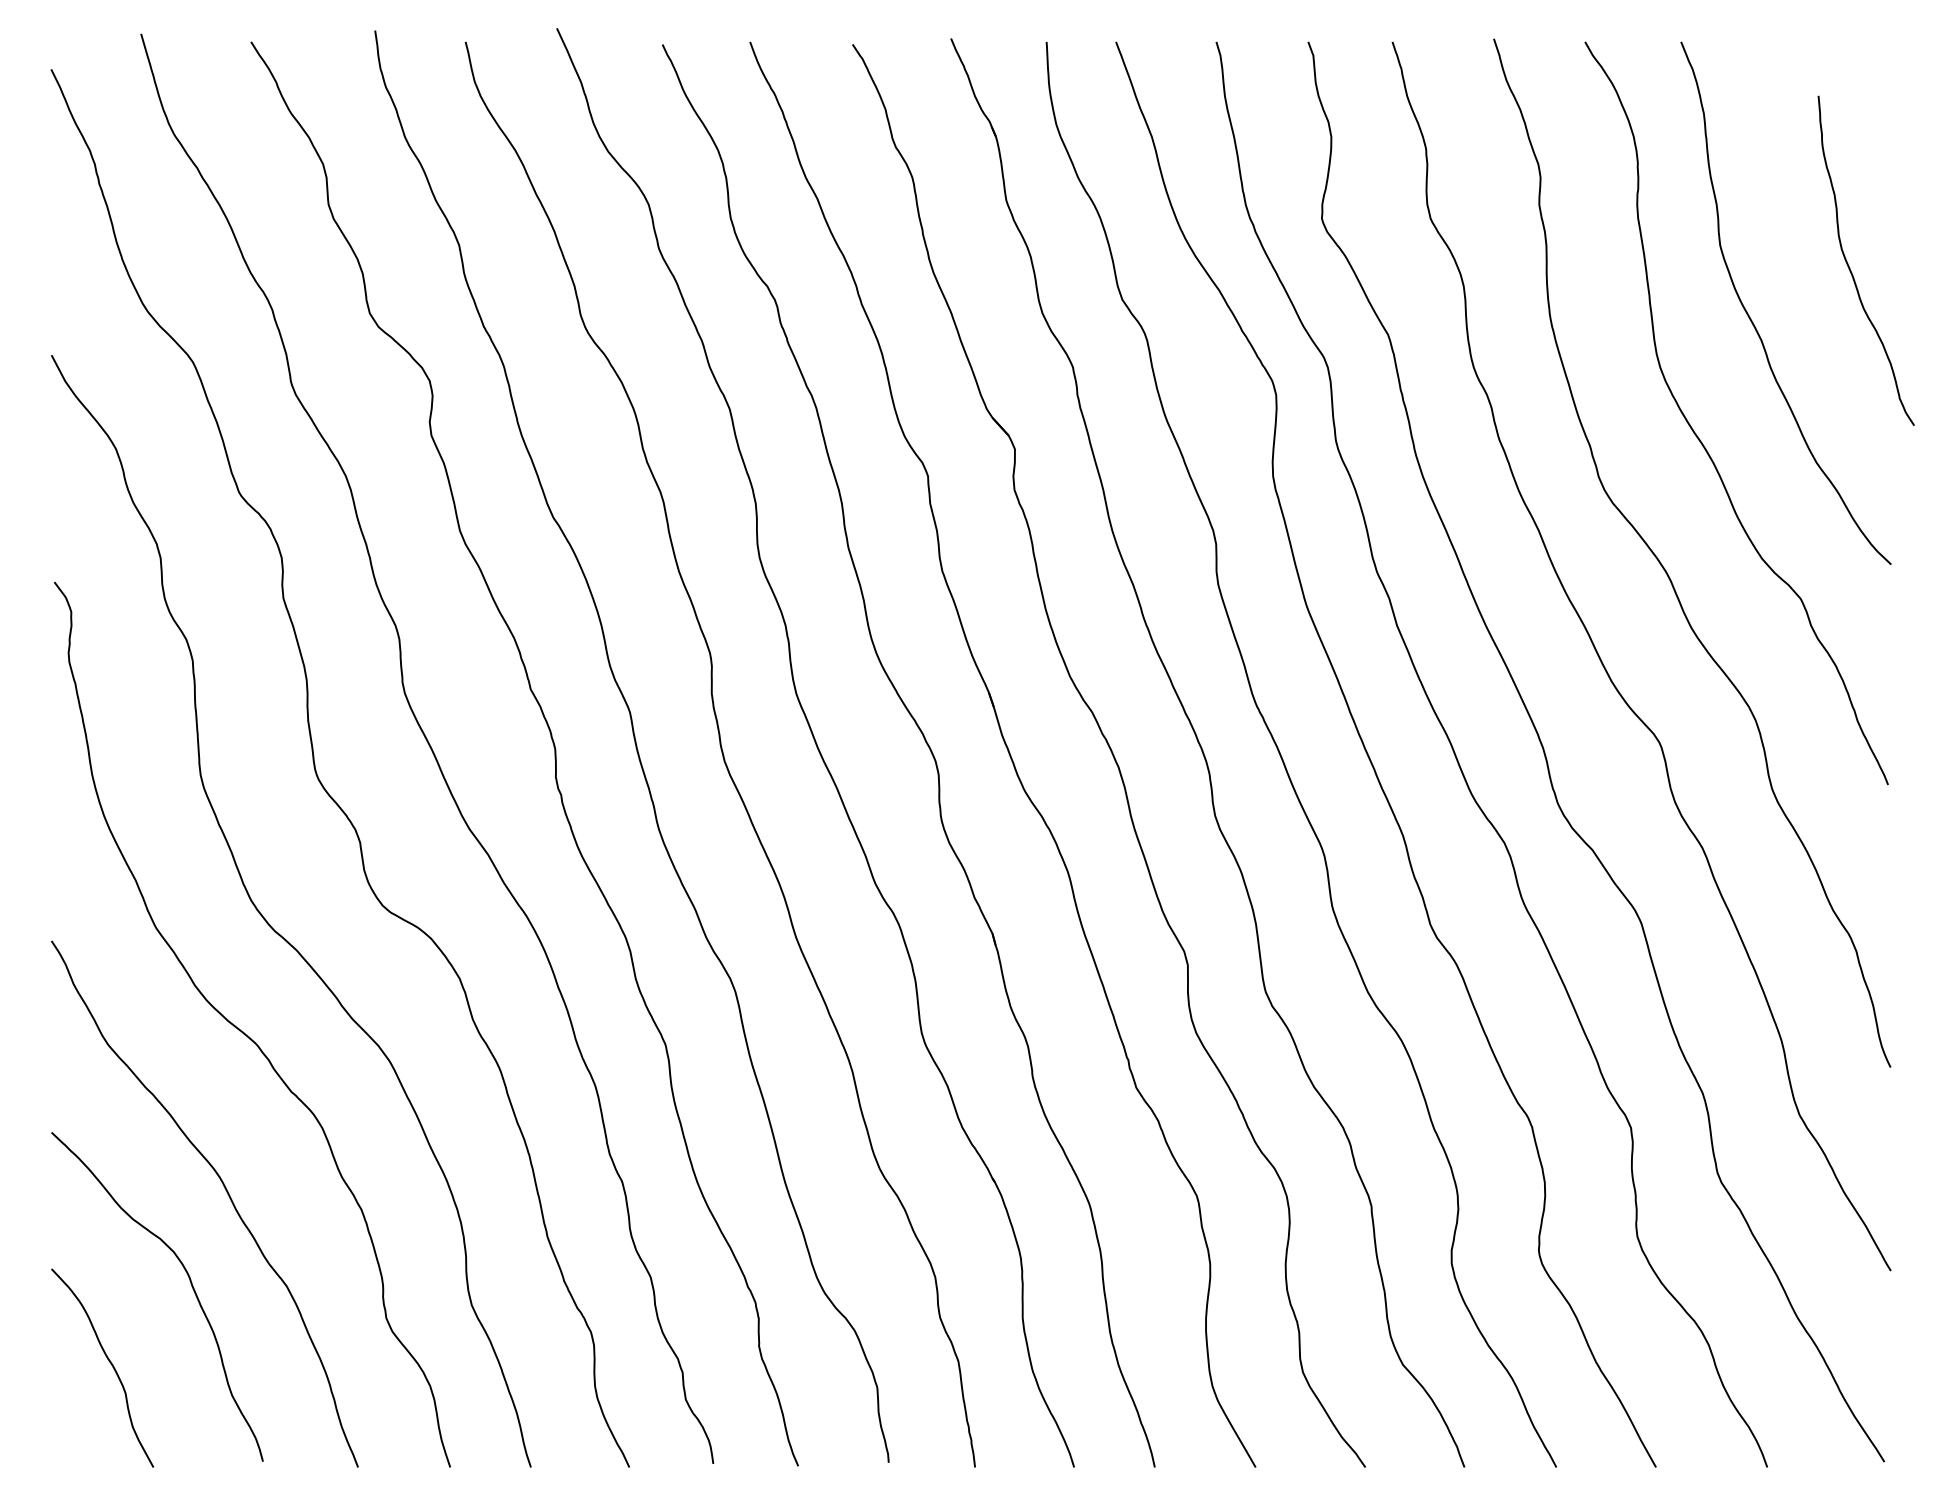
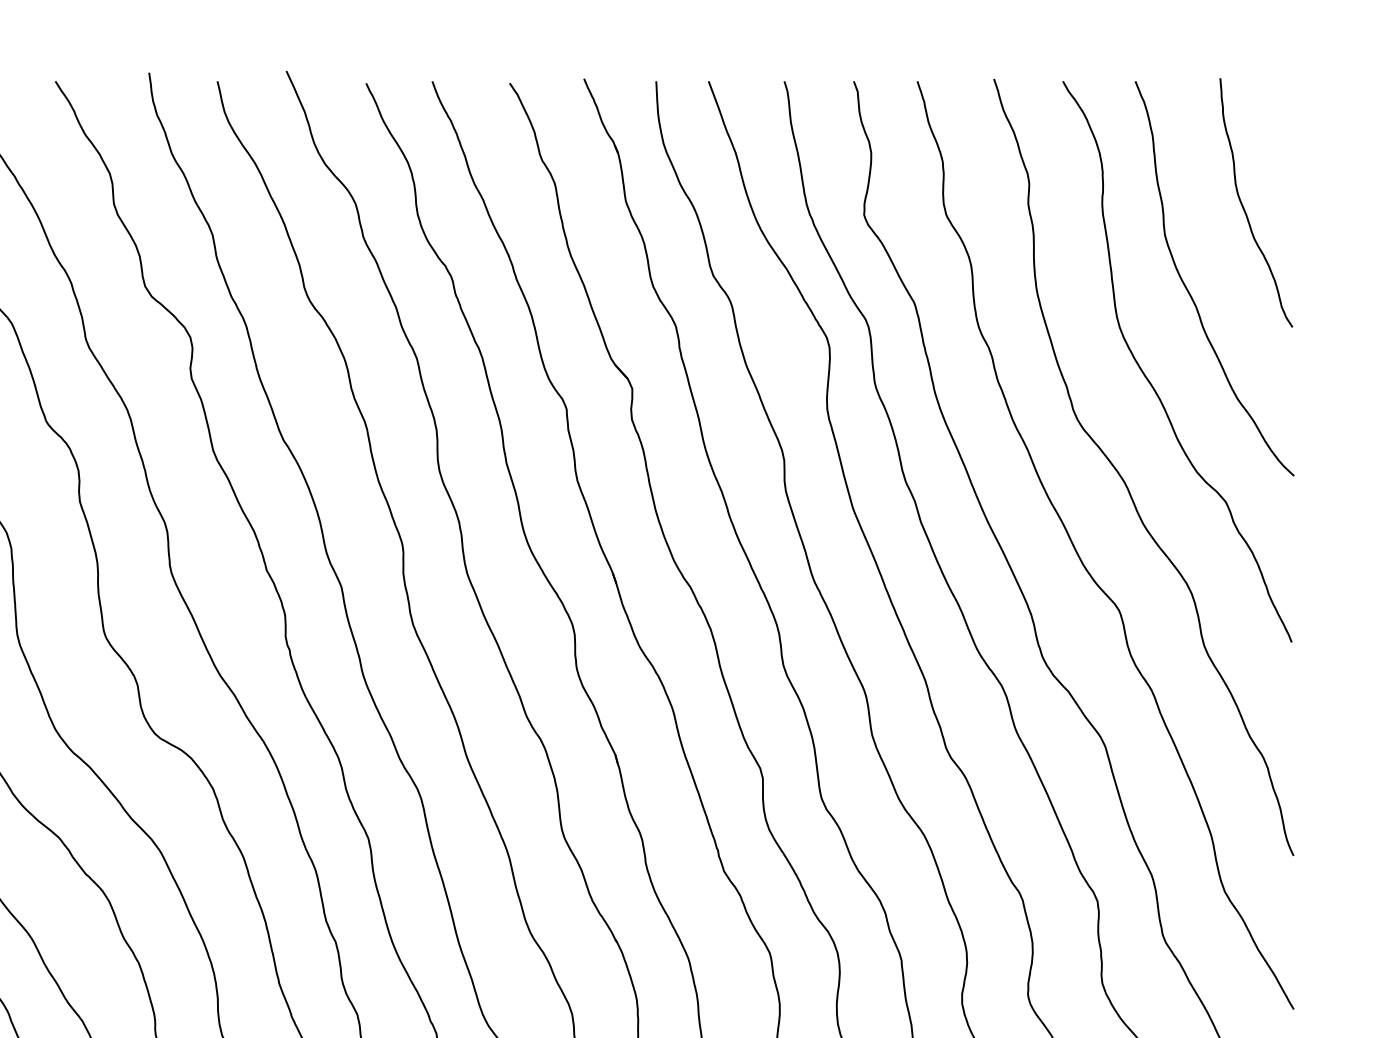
curve: (1849, 265) -> (1243, 206), moved

